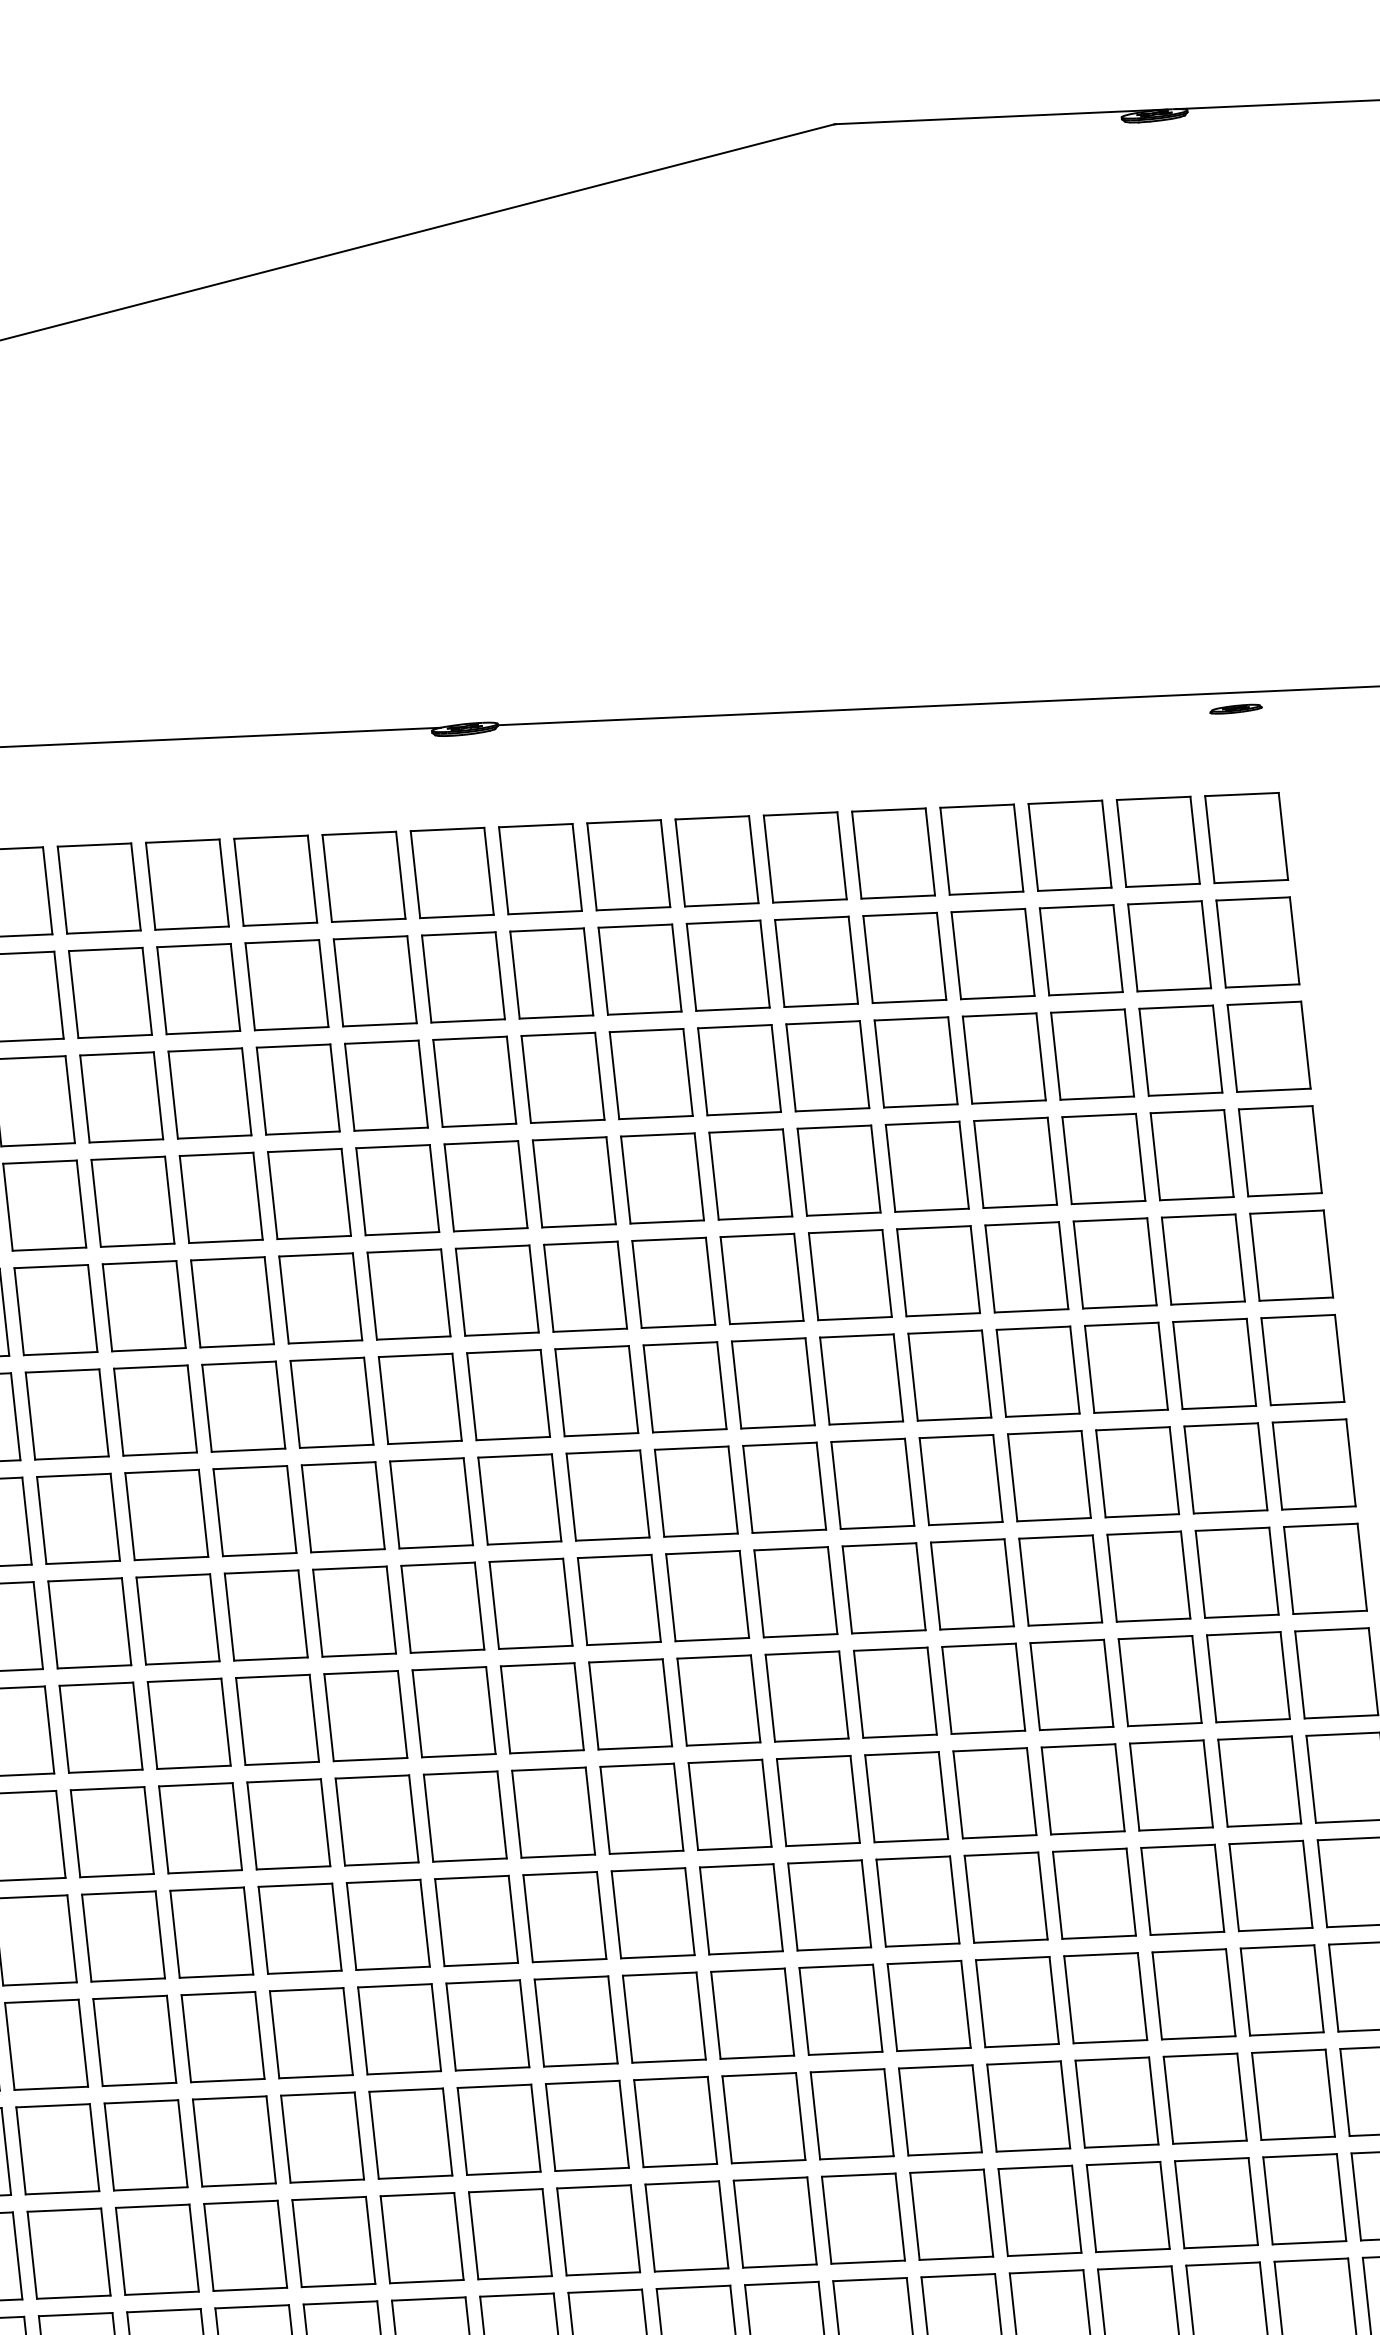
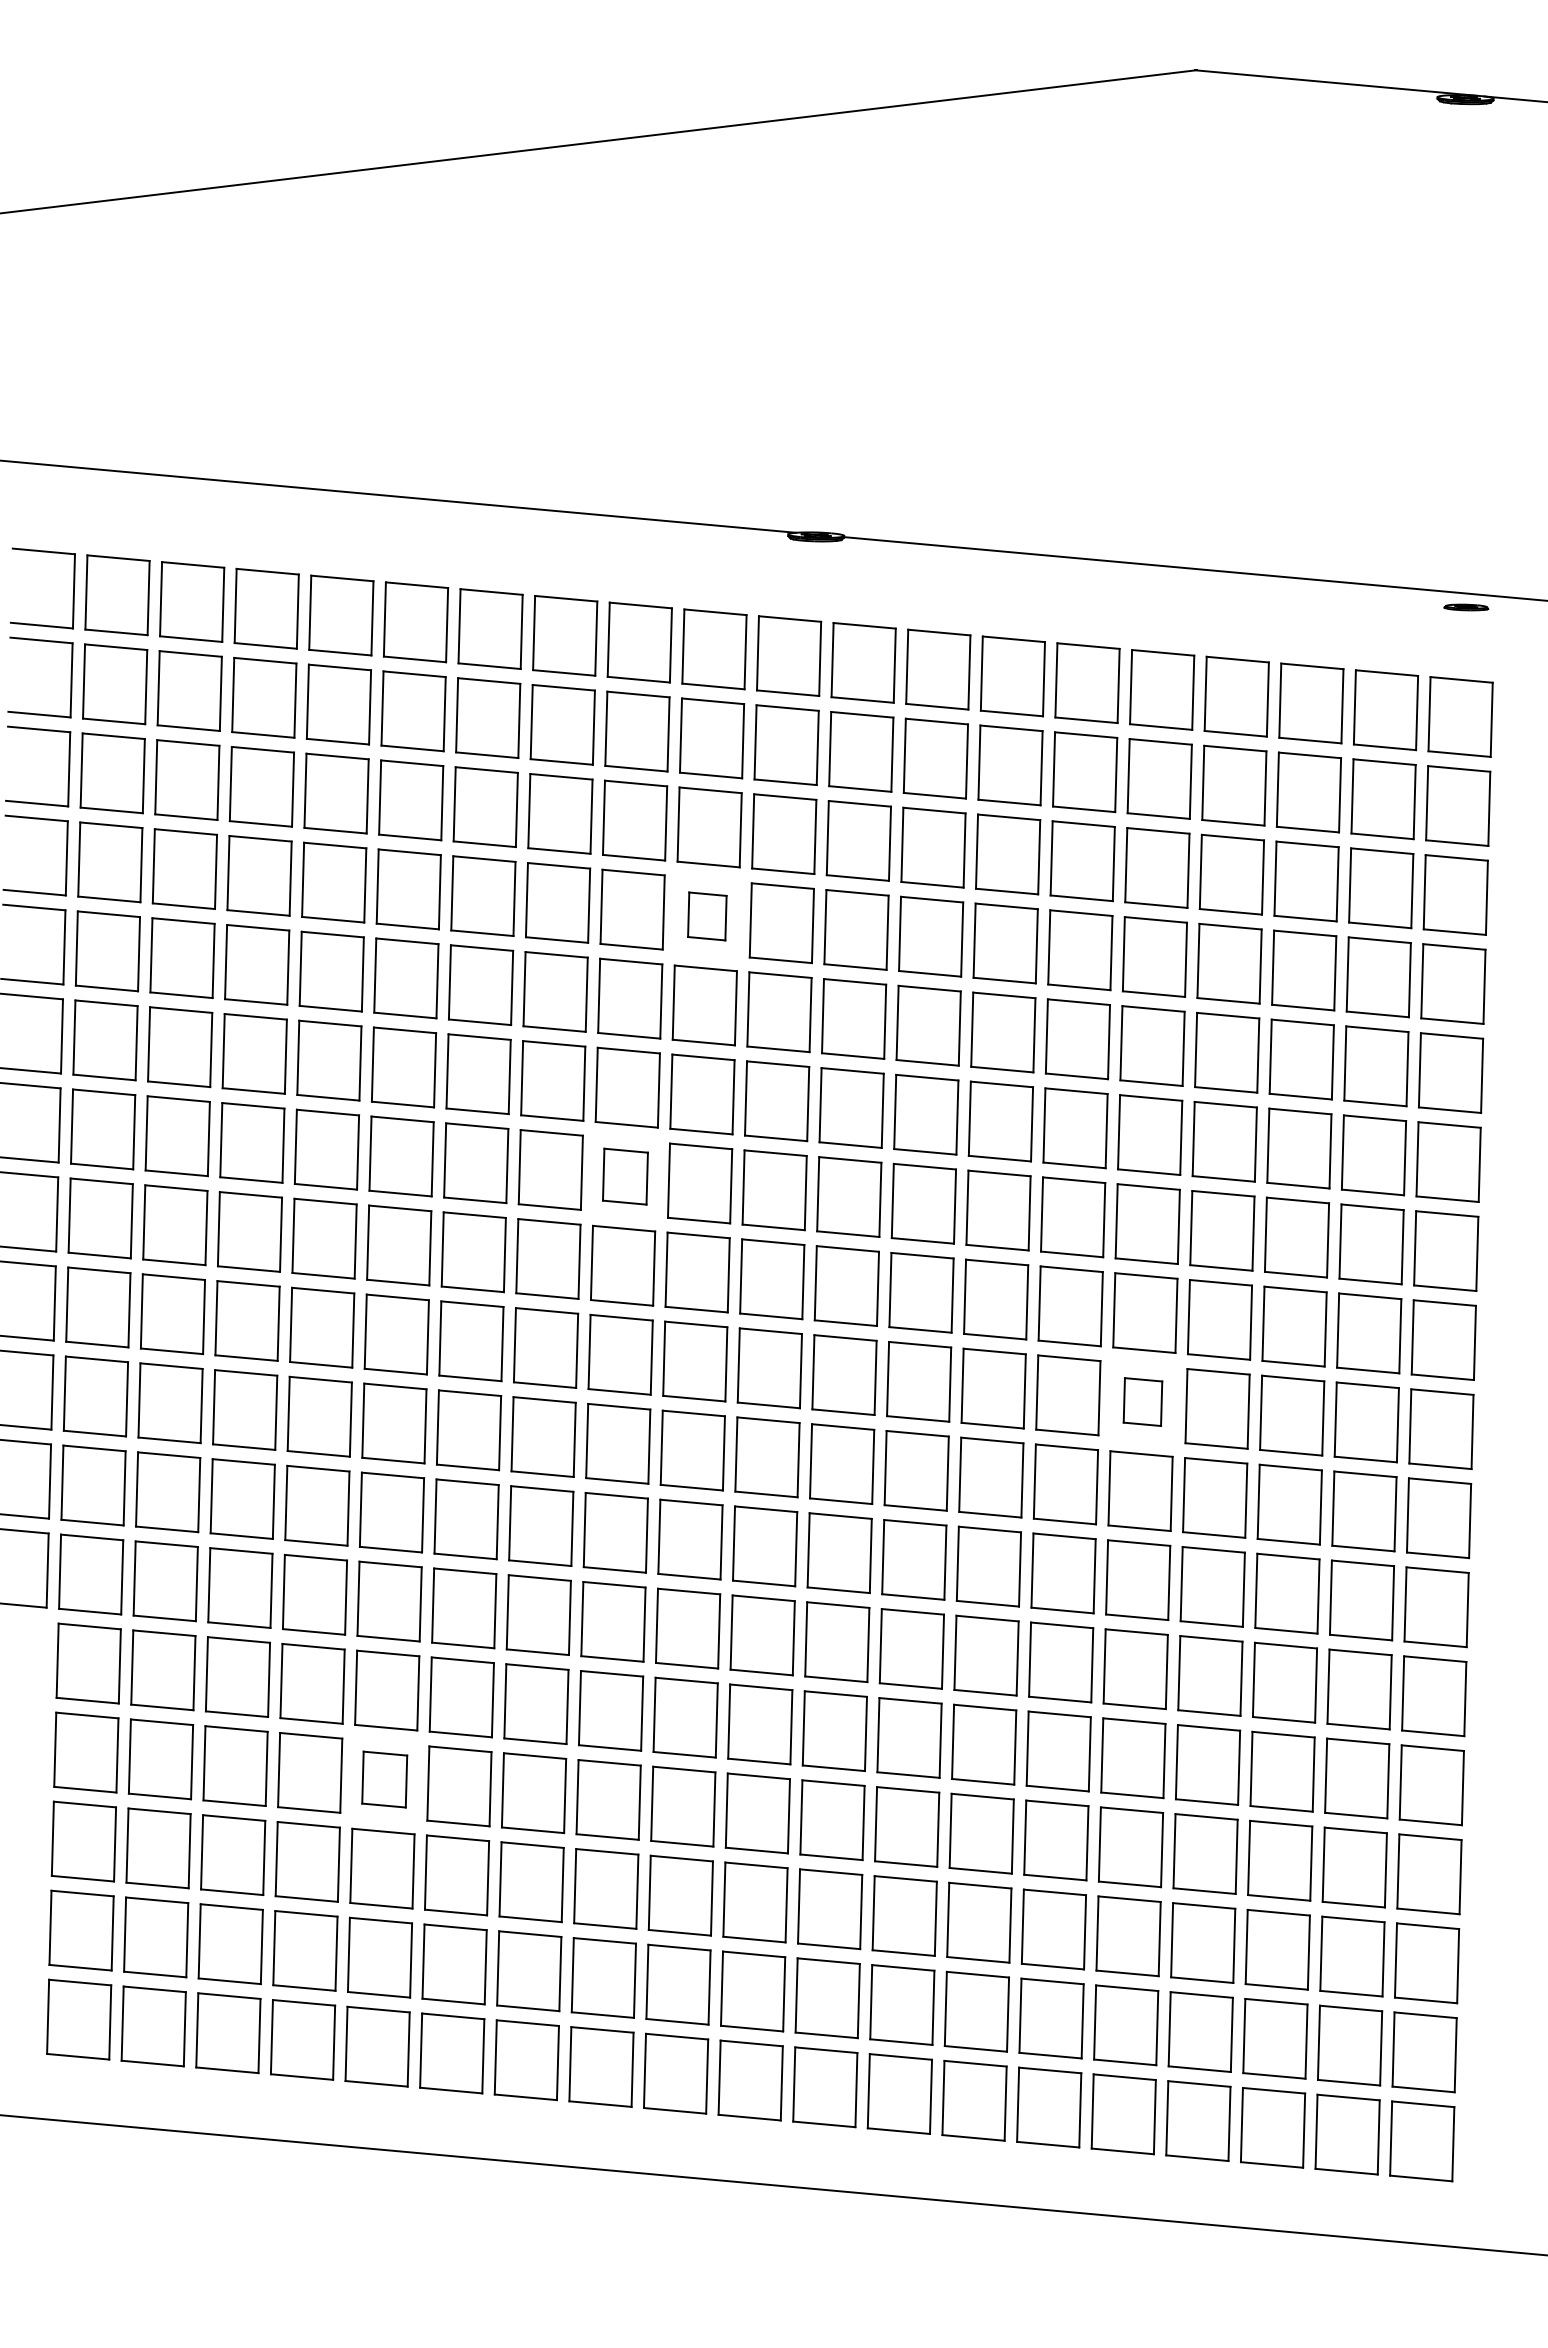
part: (398, 1190) -> (707, 916), size x0.6
part: (343, 1506) -> (625, 1176), size x0.7
part: (983, 1688) -> (1142, 1401), size x0.6
part: (156, 2249) -> (384, 1779), size x0.7

